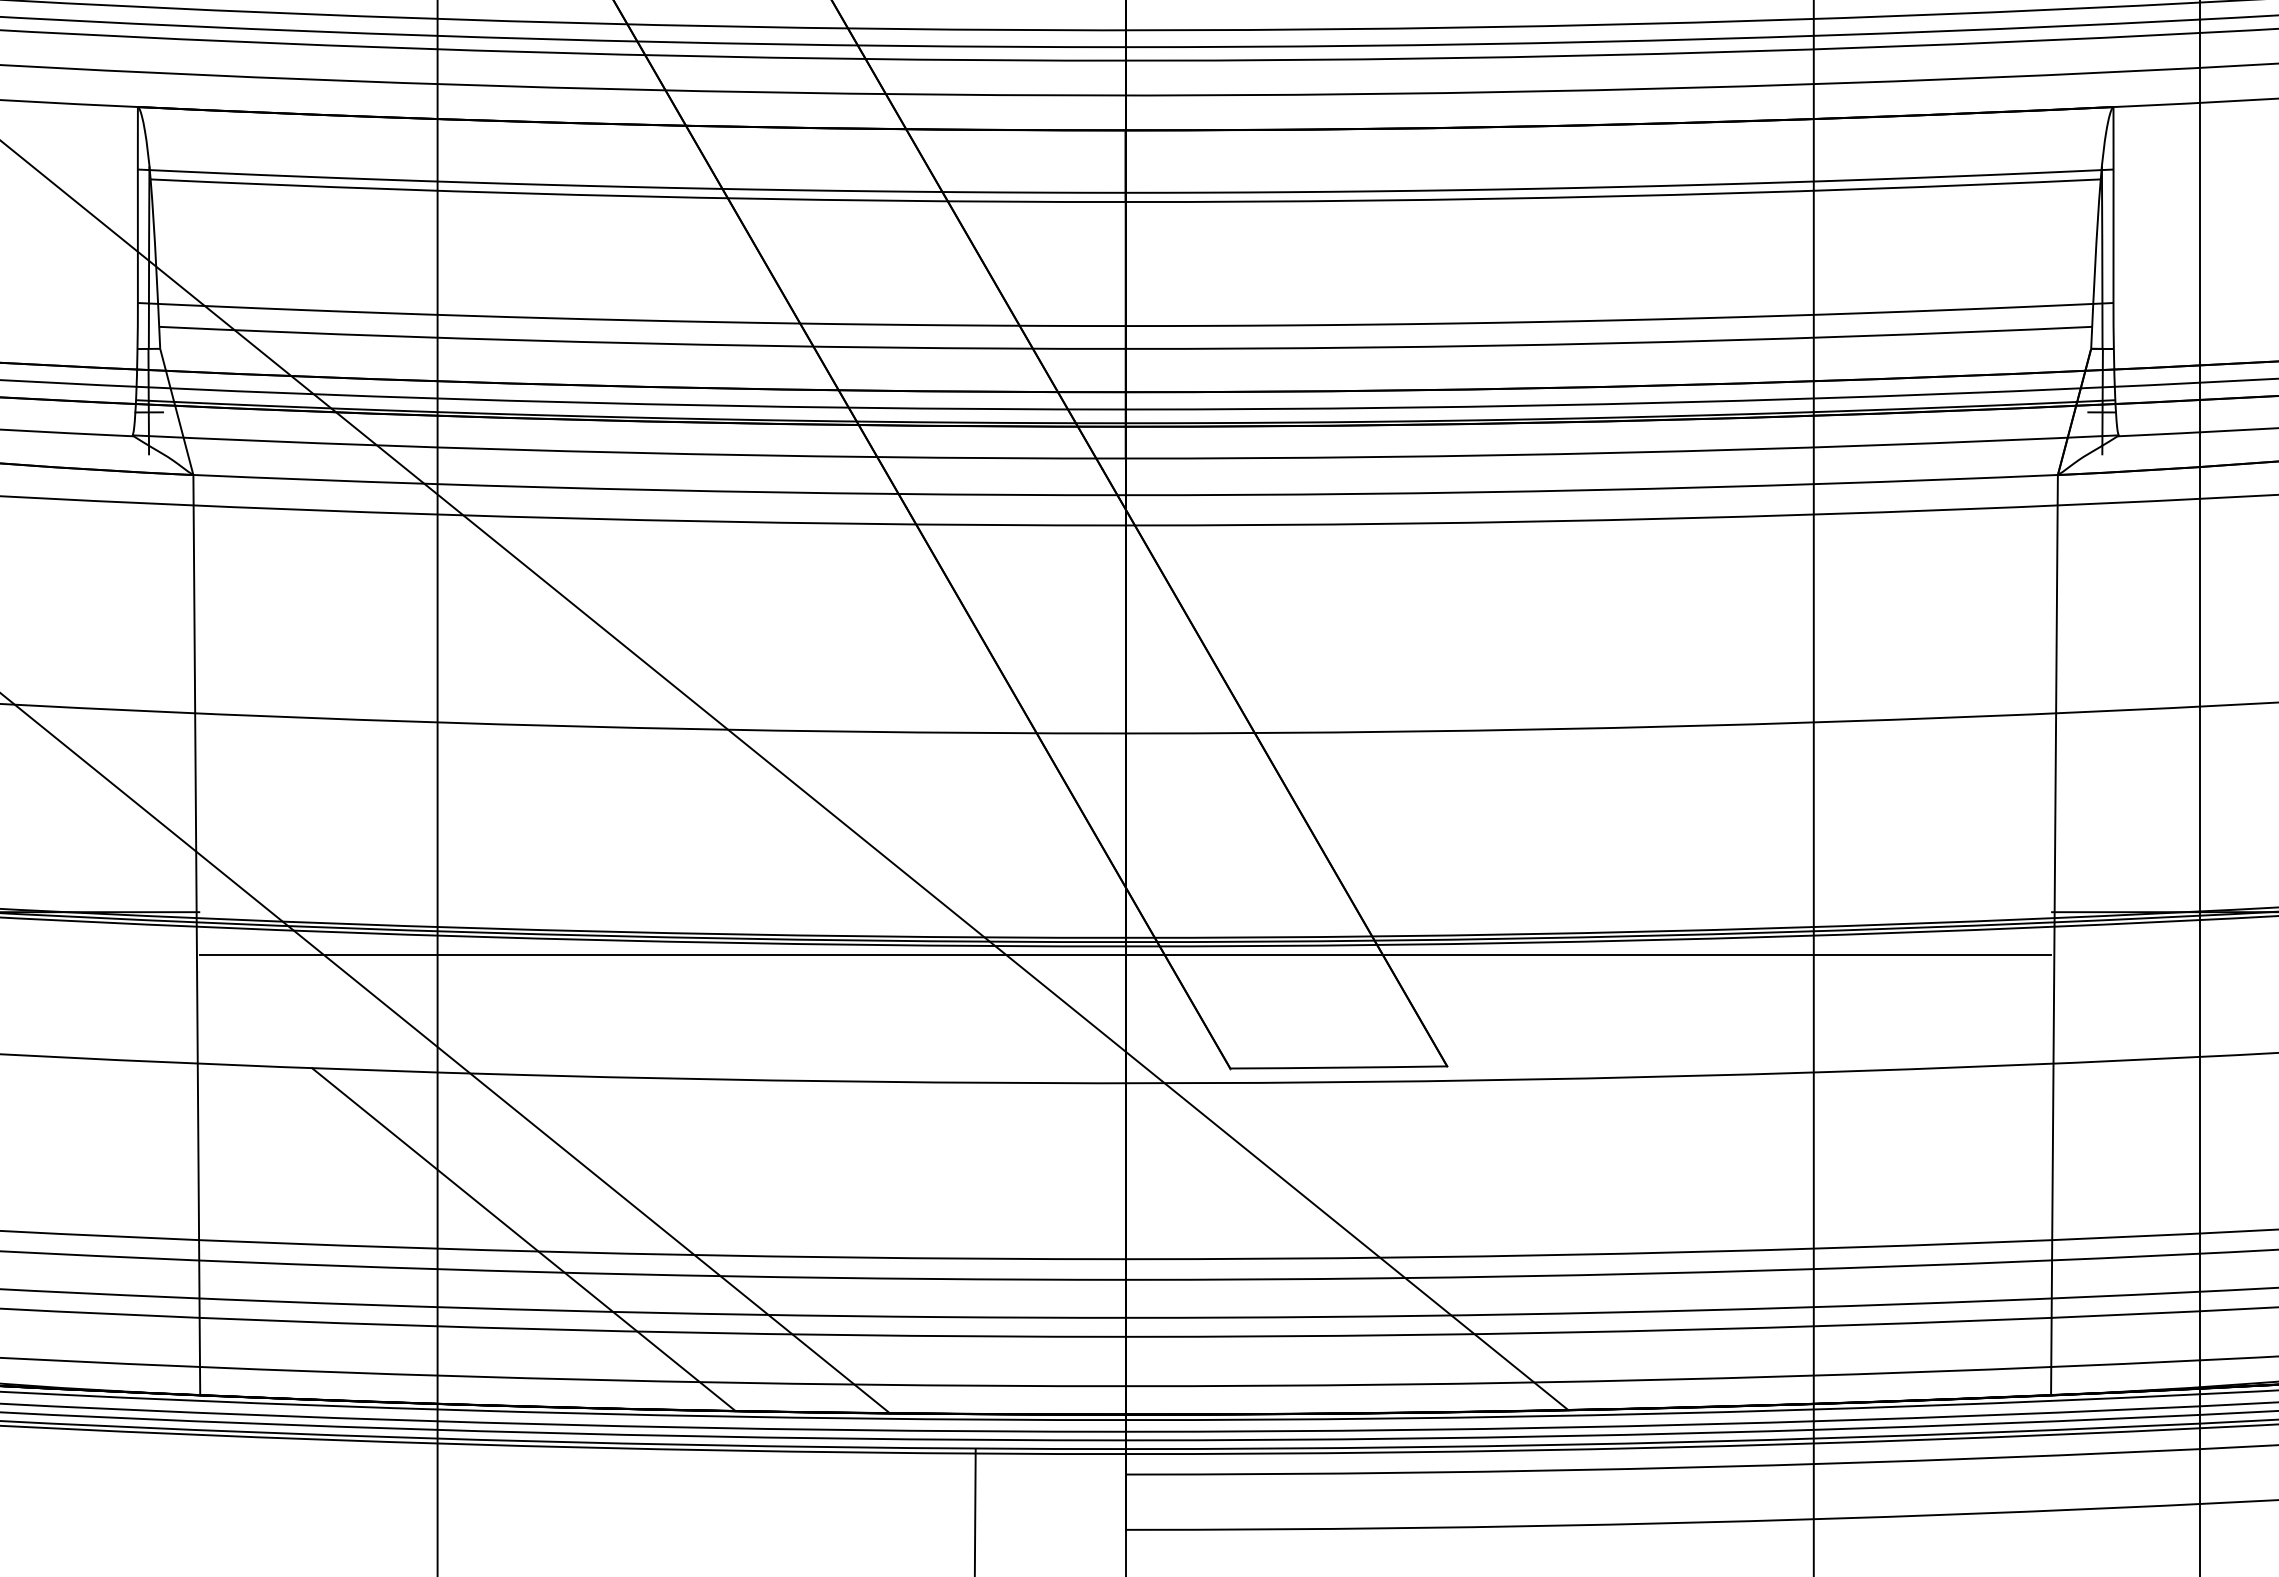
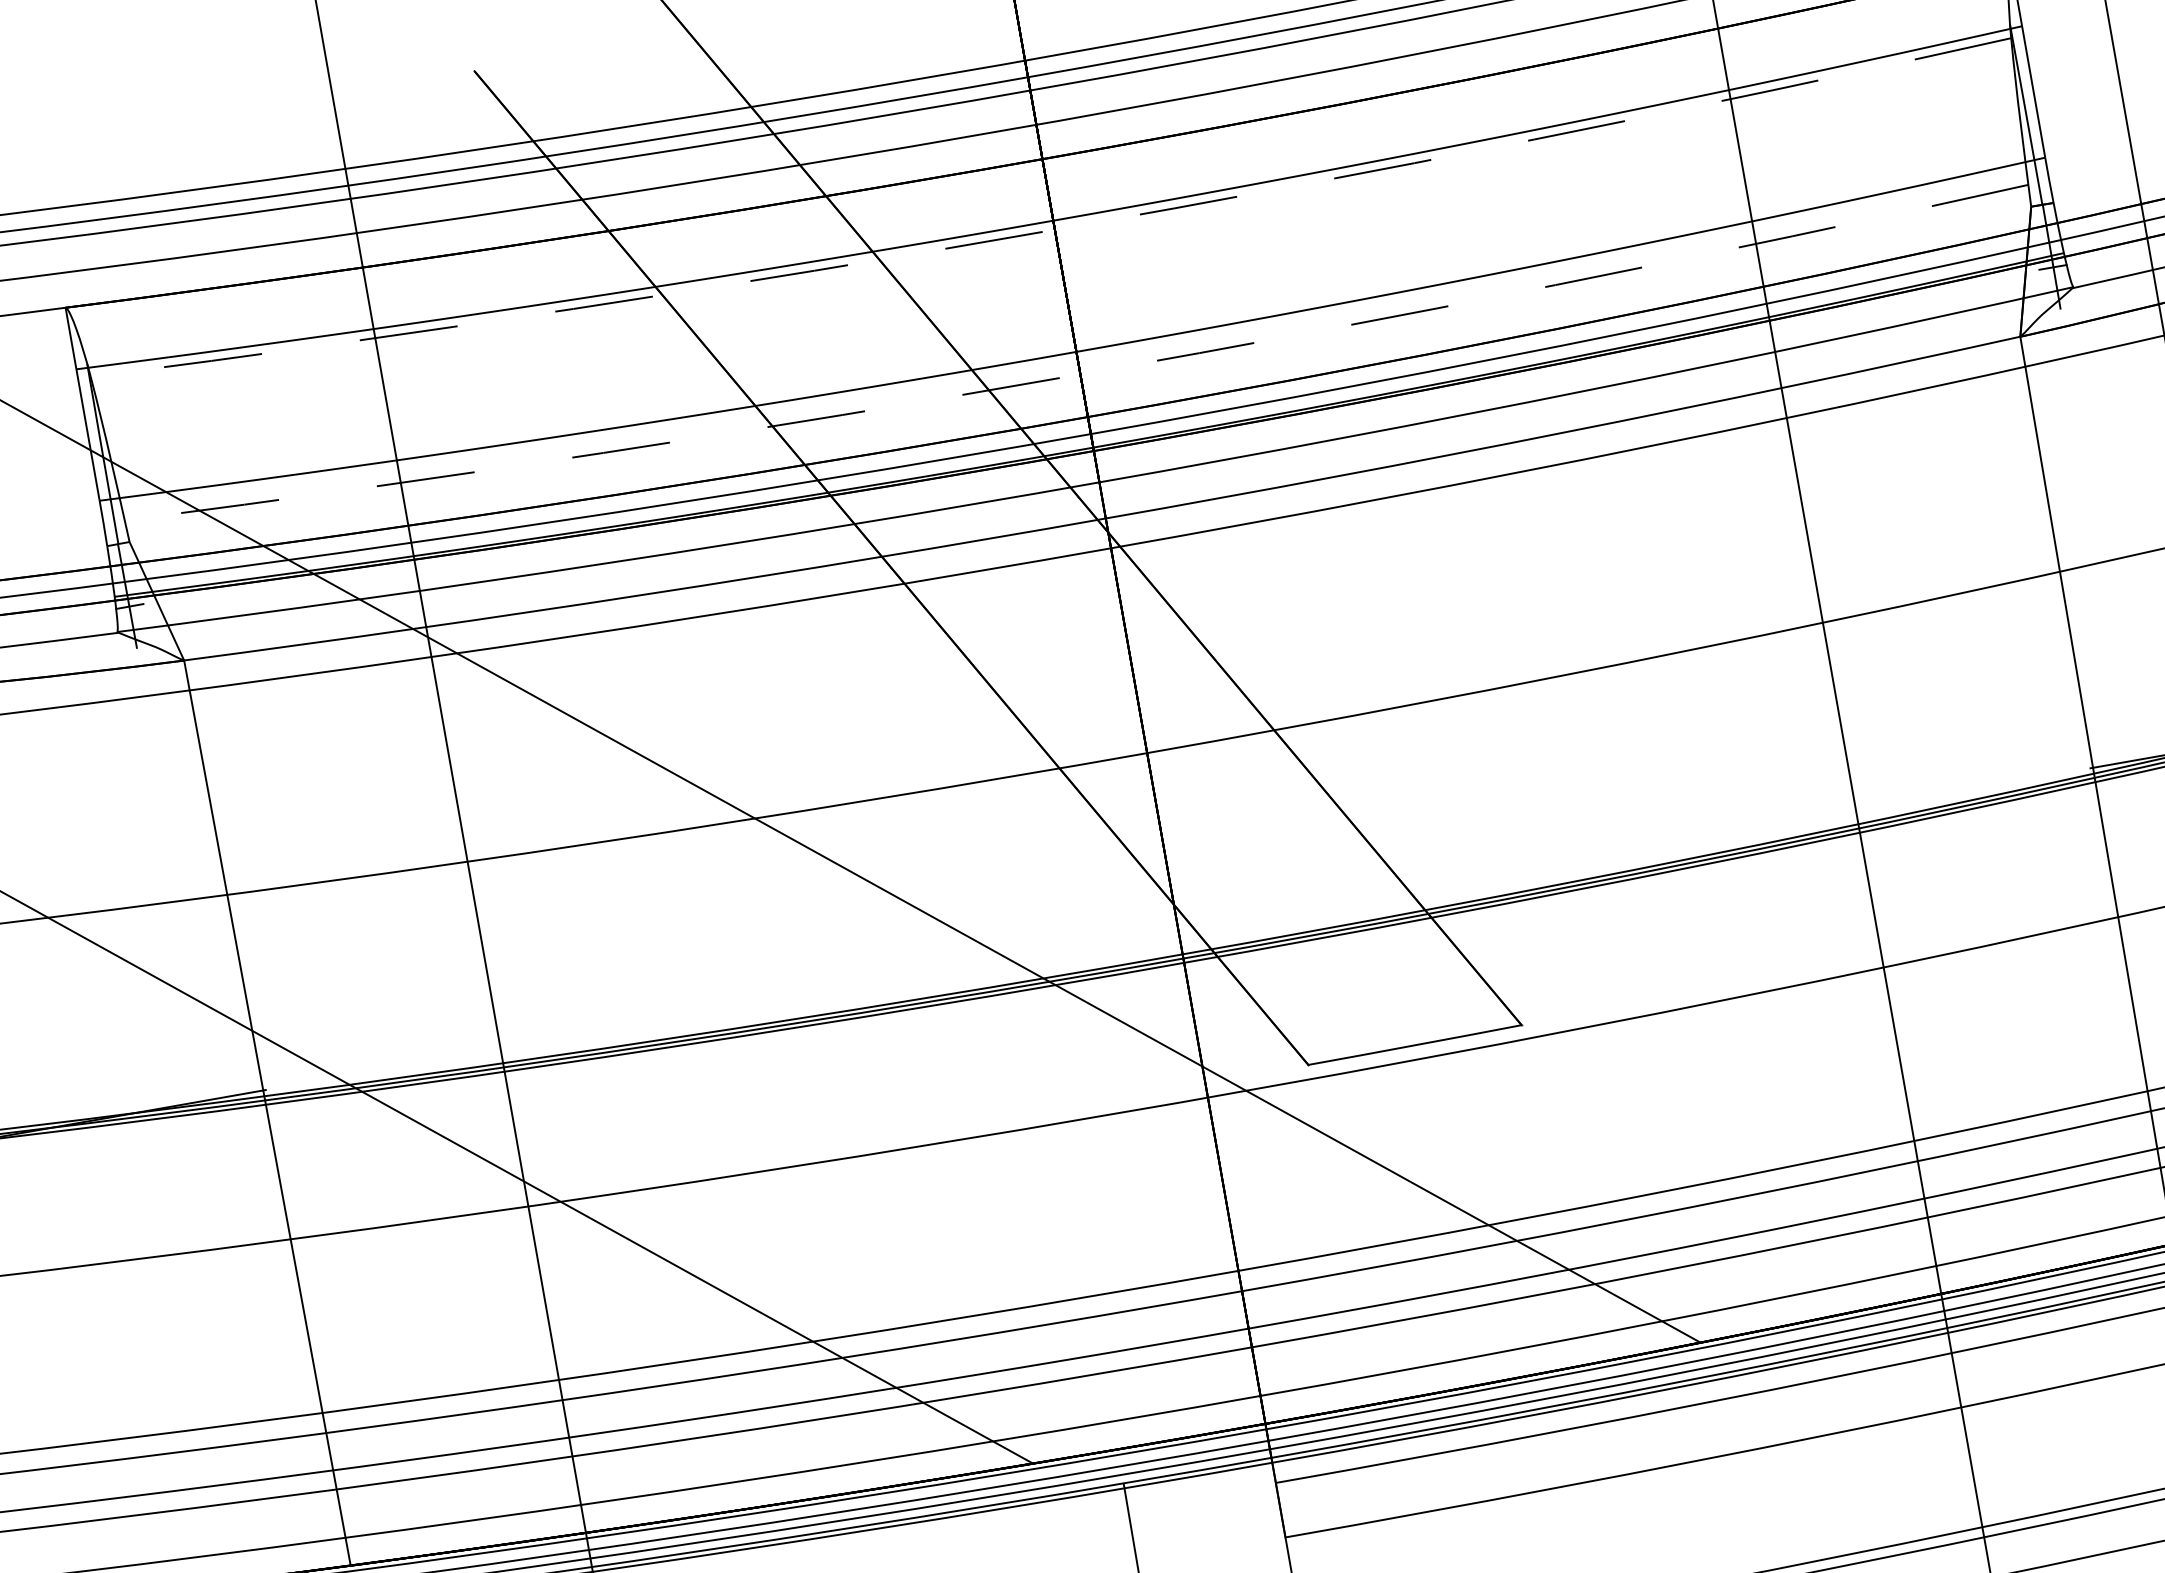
arc: (1125, 202) -> (1054, 230), solid -> dashed
arc: (1125, 348) -> (1080, 374), solid -> dashed
line: (1125, 954) -> (1185, 970), removed
line: (523, 1239) -> (642, 1356), removed

